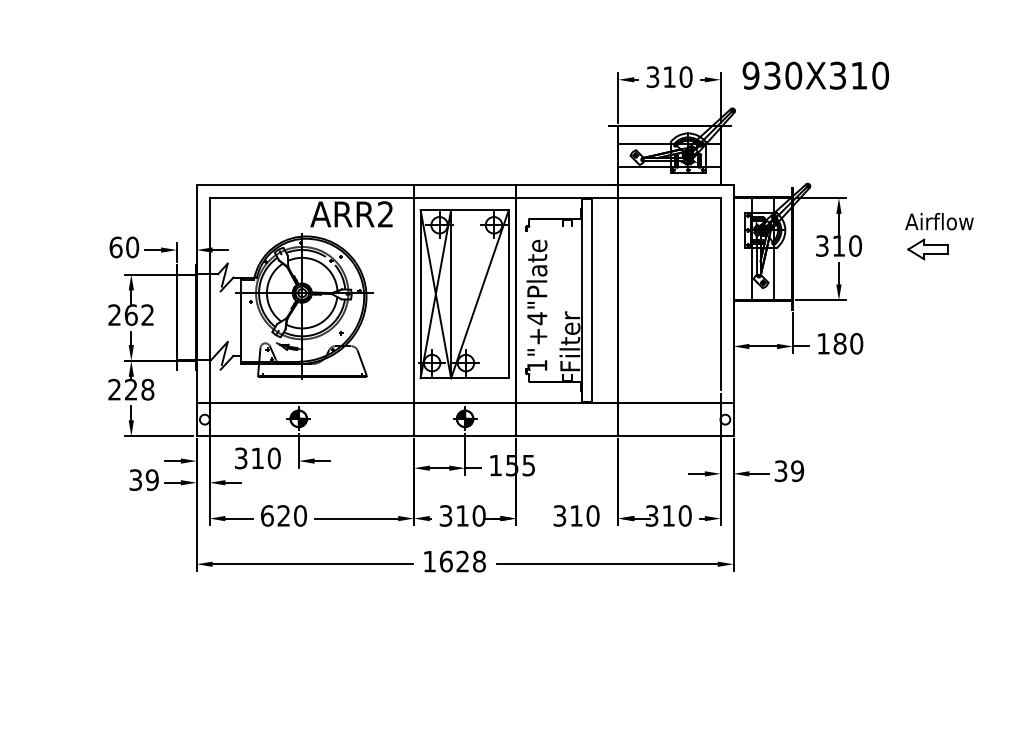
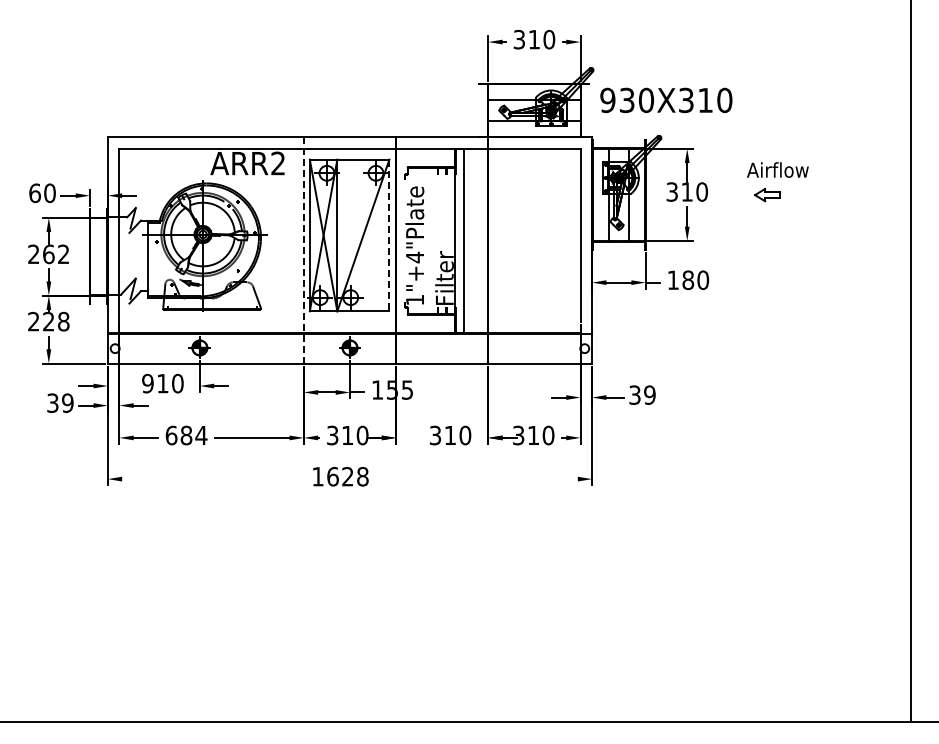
text: (815, 75) -> (666, 100), moved
part: (927, 248) -> (767, 194), size x0.7
line: (508, 294) -> (389, 235), solid -> dashed
line: (413, 309) -> (303, 249), solid -> dashed
text: (240, 458) -> (147, 383), 310 -> 910
text: (291, 515) -> (193, 435), 620 -> 684
line: (312, 564) -> (212, 479), removed
line: (606, 564) -> (477, 479), removed

